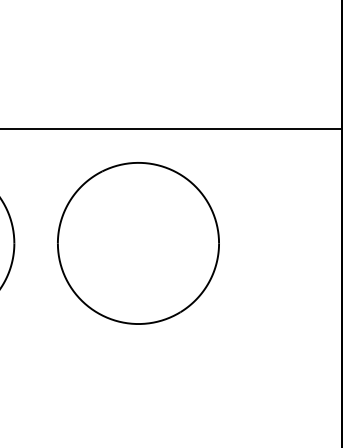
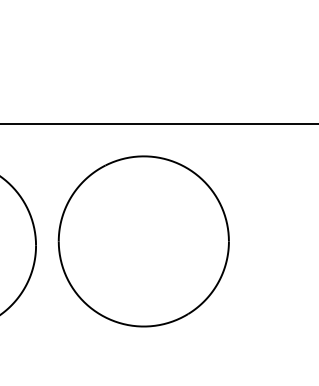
part: (138, 243) -> (143, 241), moved

